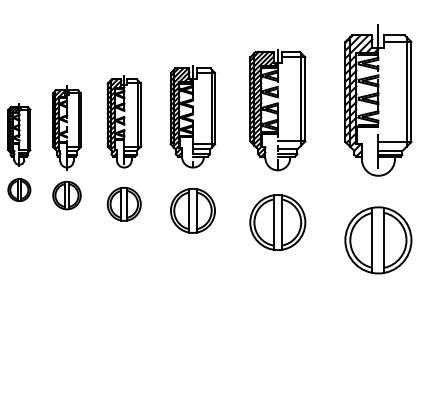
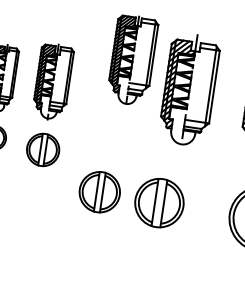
part: (277, 110) -> (132, 60), moved
part: (277, 222) -> (99, 192), moved
part: (378, 240) -> (159, 203), moved

